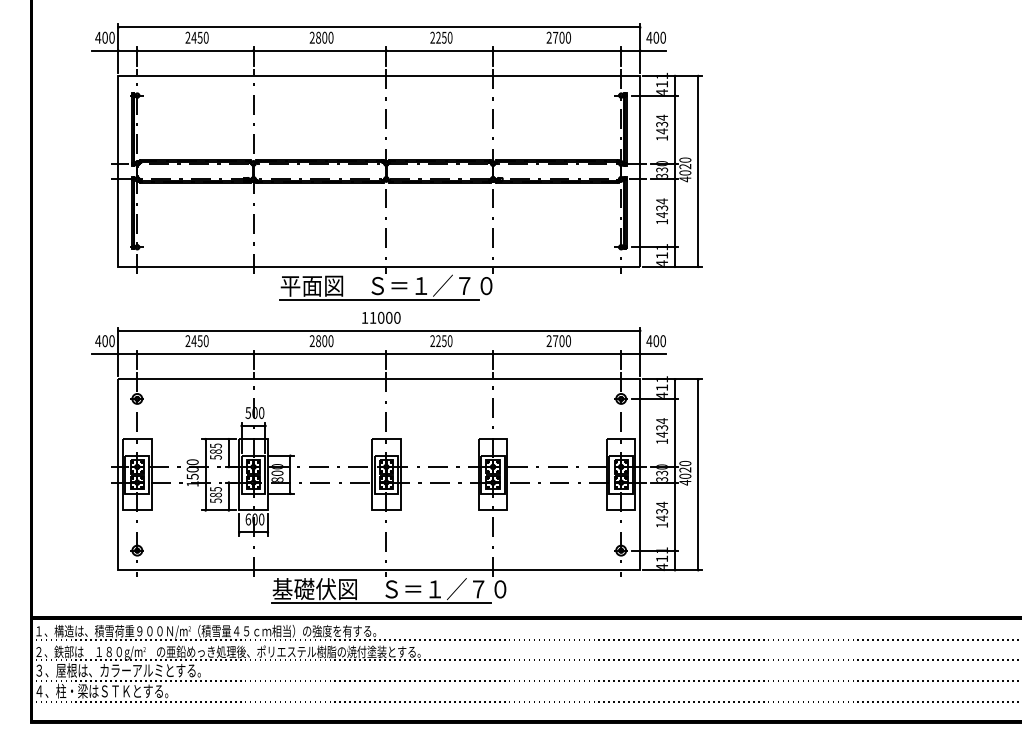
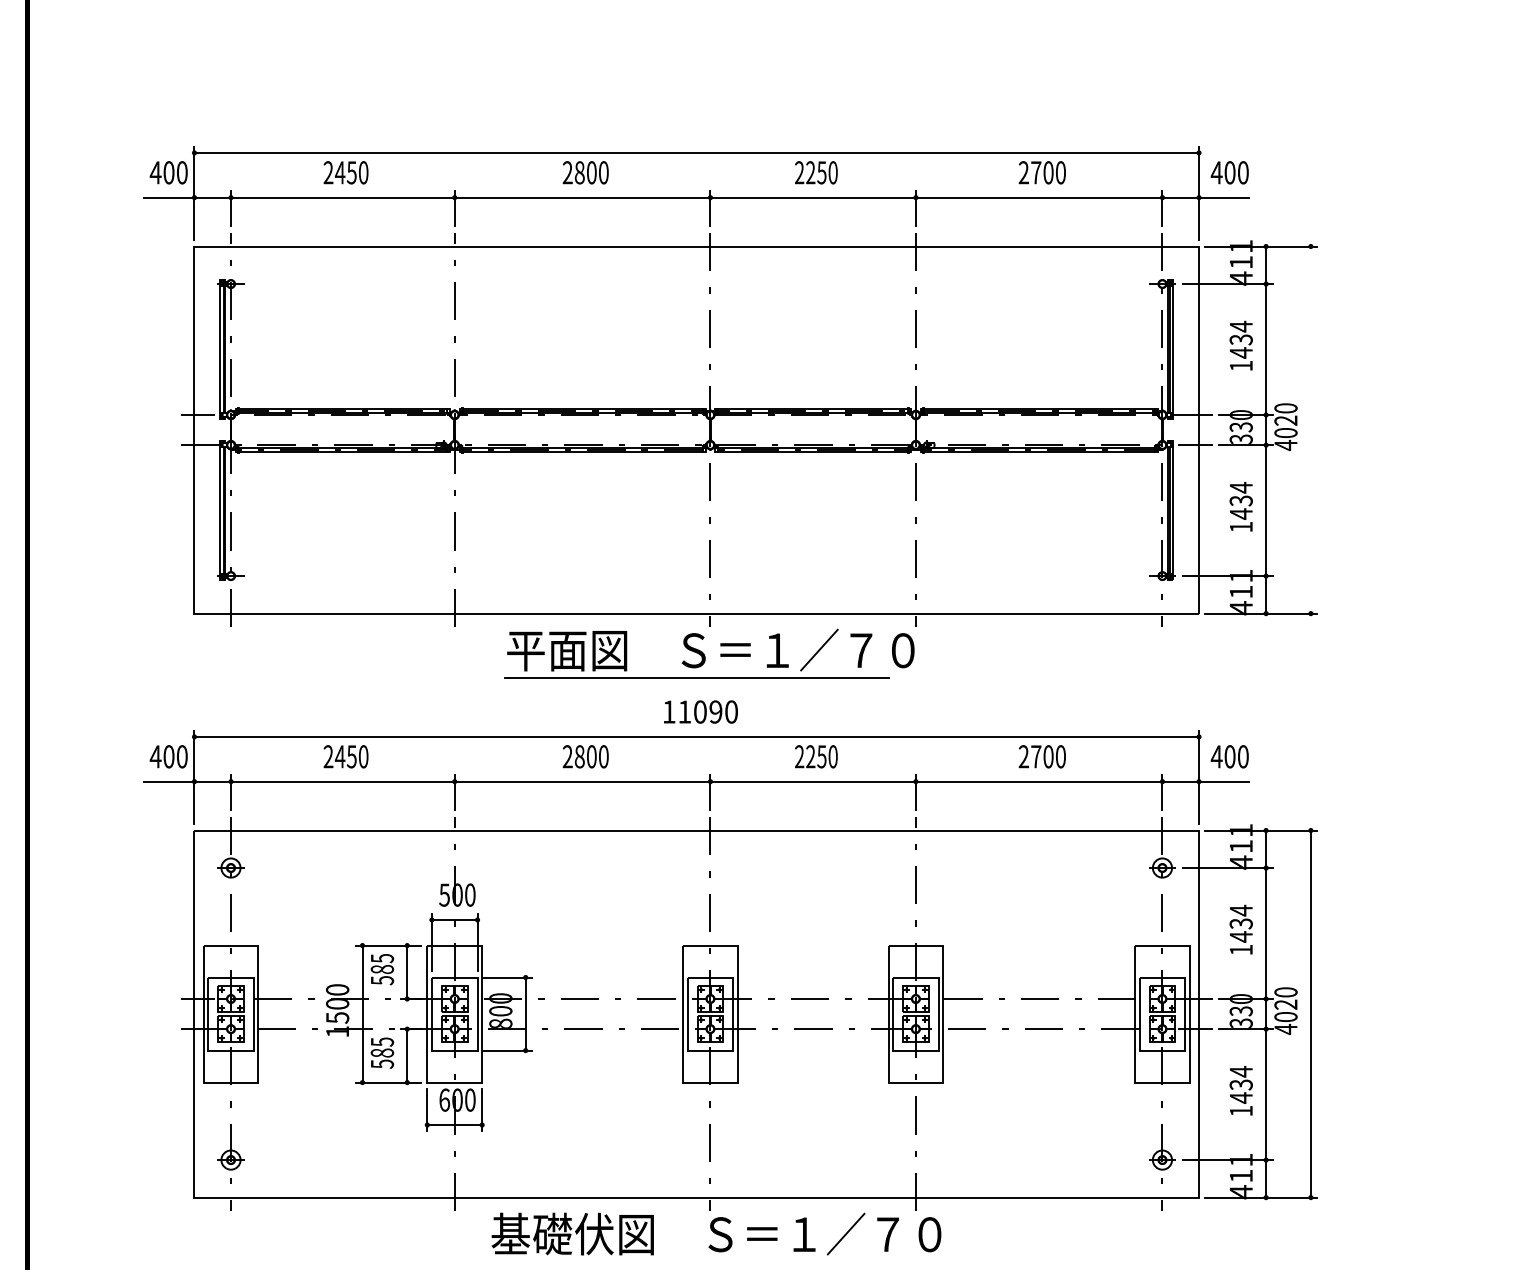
line: (698, 171) -> (1311, 430), removed
text: (389, 317) -> (716, 711), 11000 -> 11090
line: (380, 603) -> (699, 1261), removed

